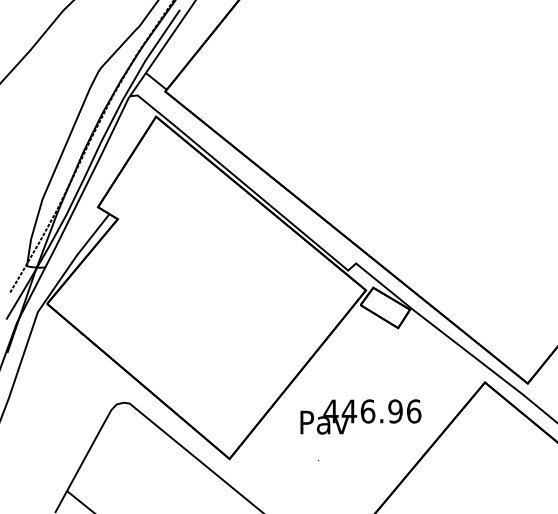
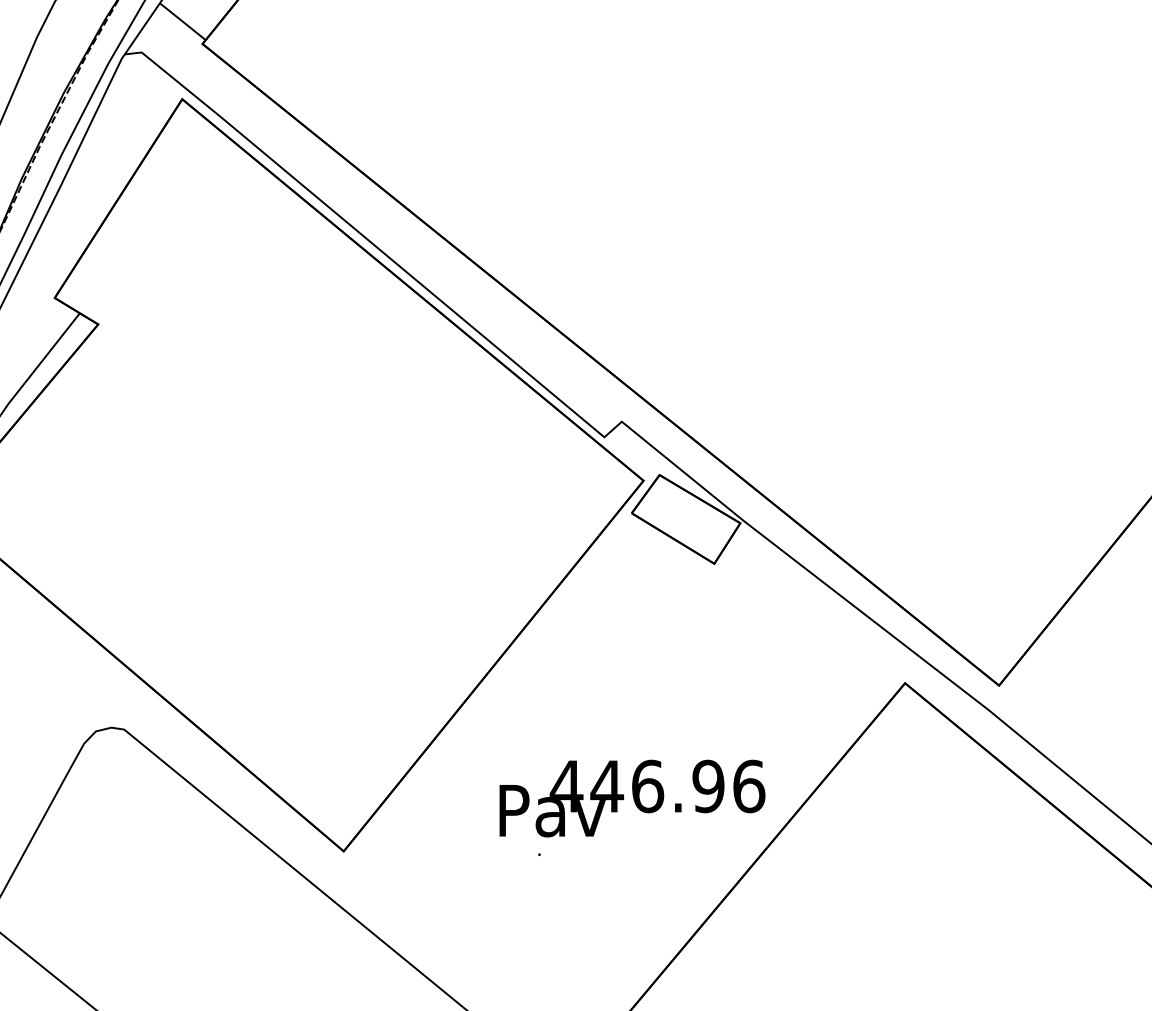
text: (360, 416) -> (631, 797), moved

